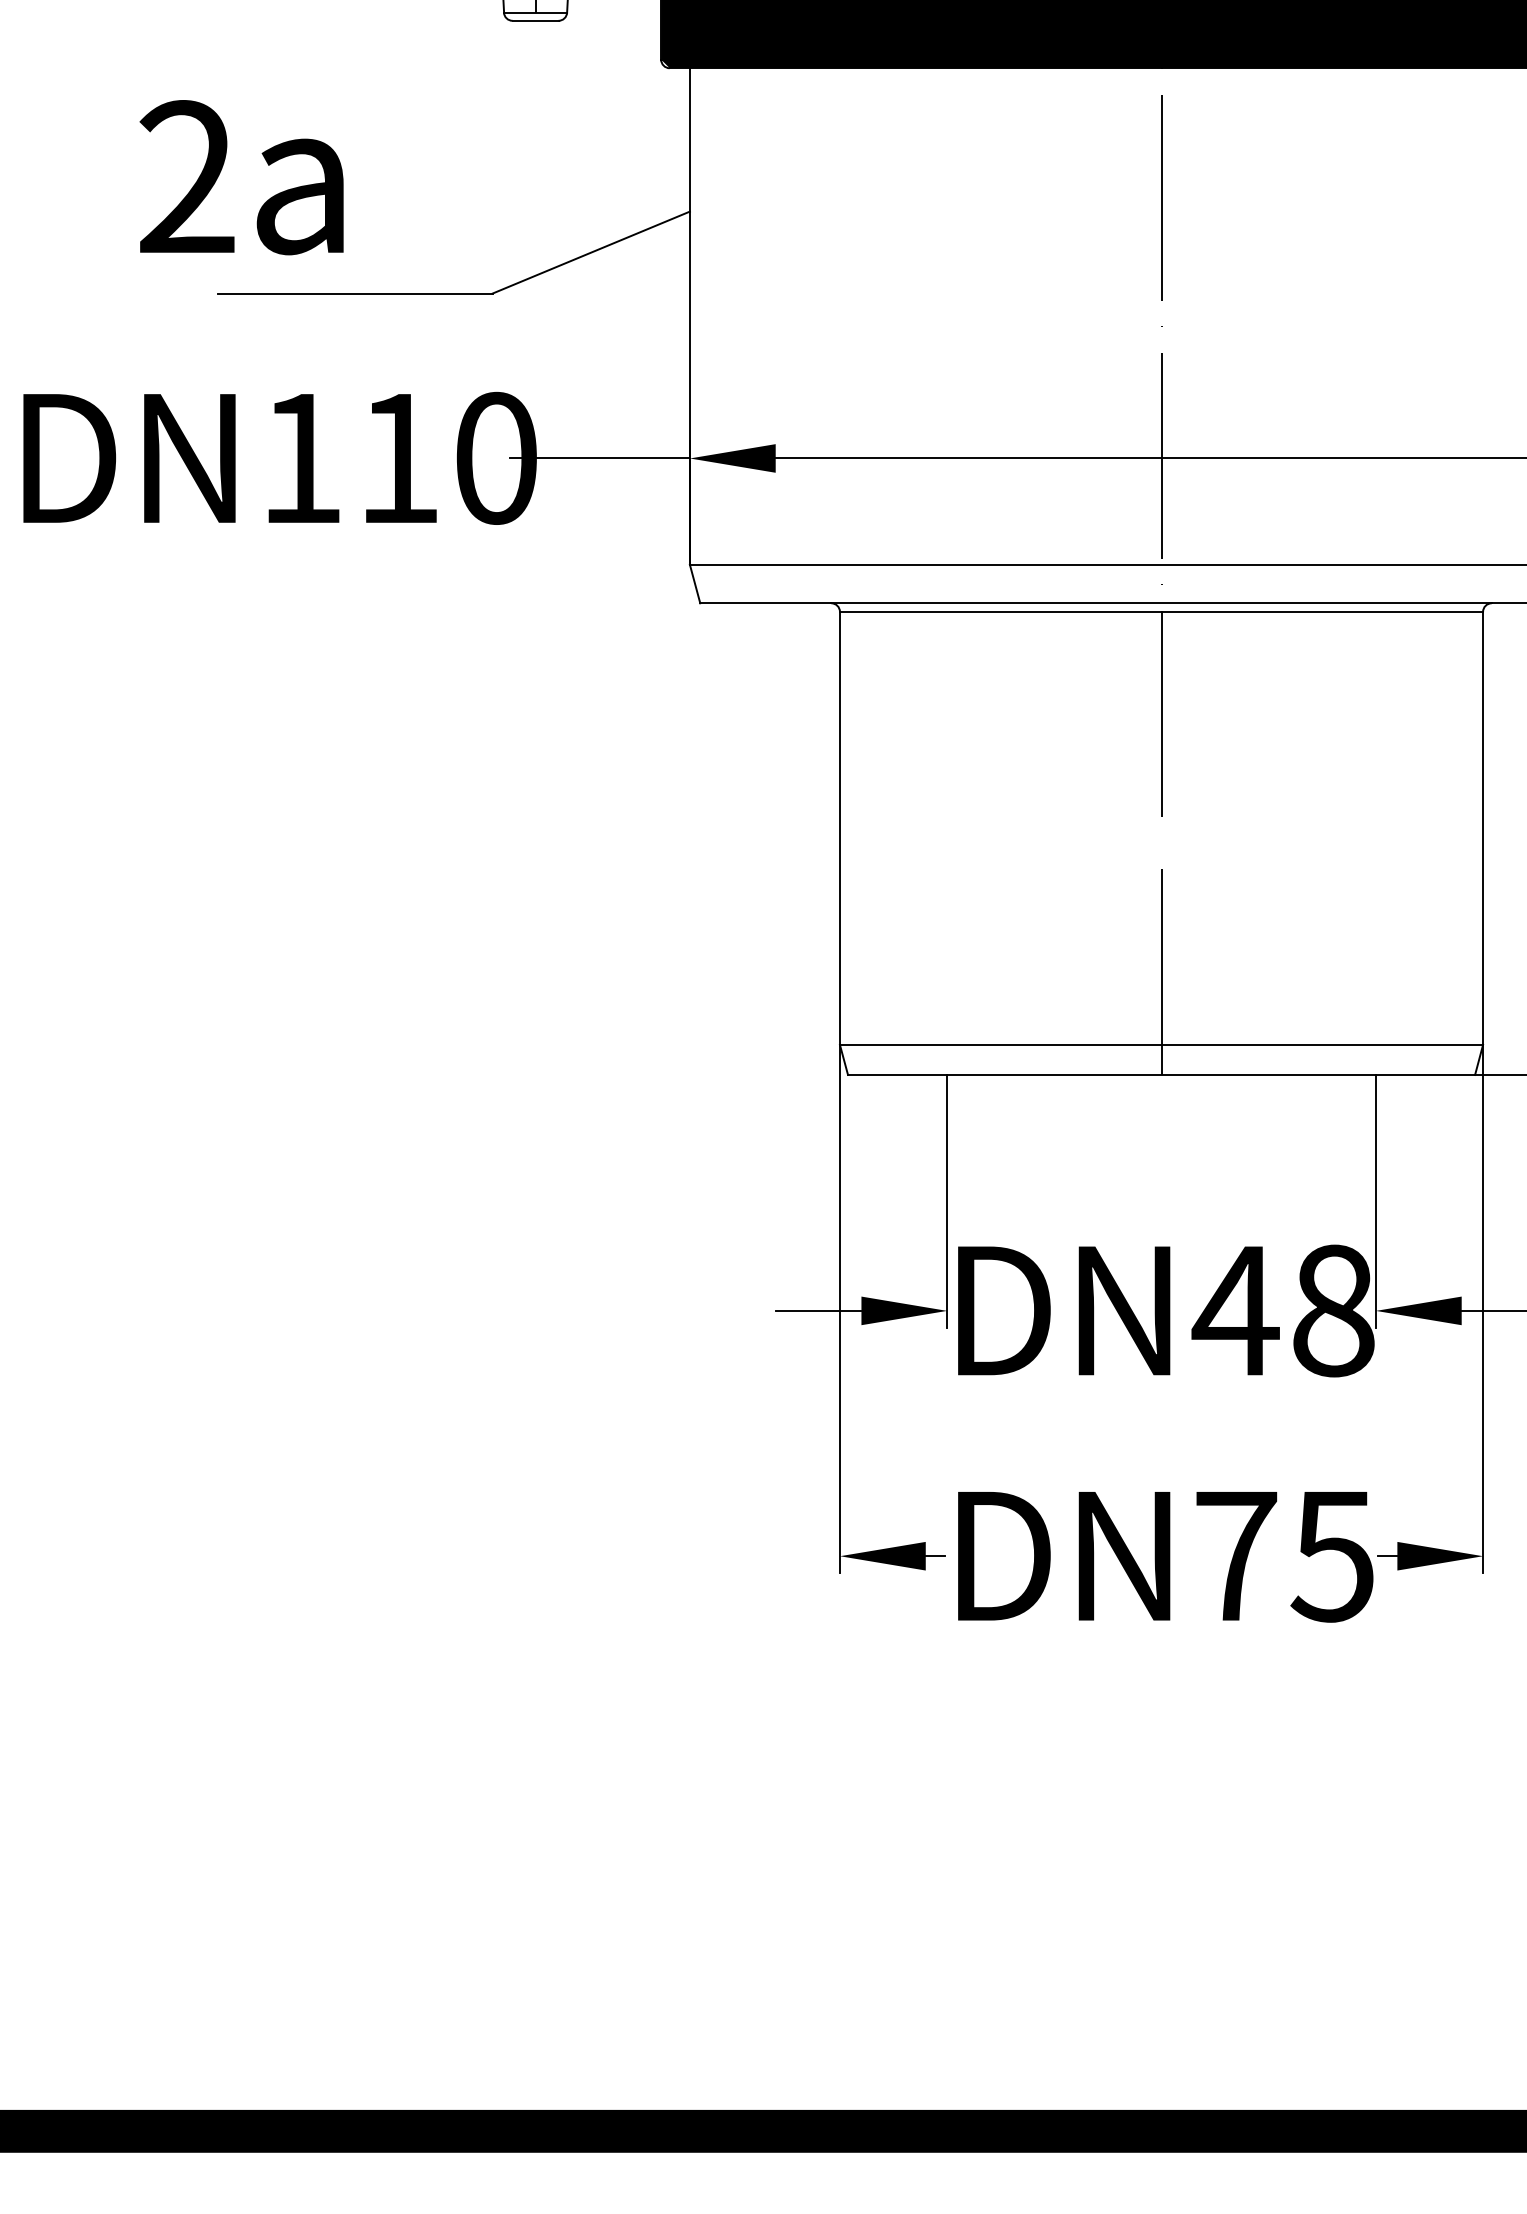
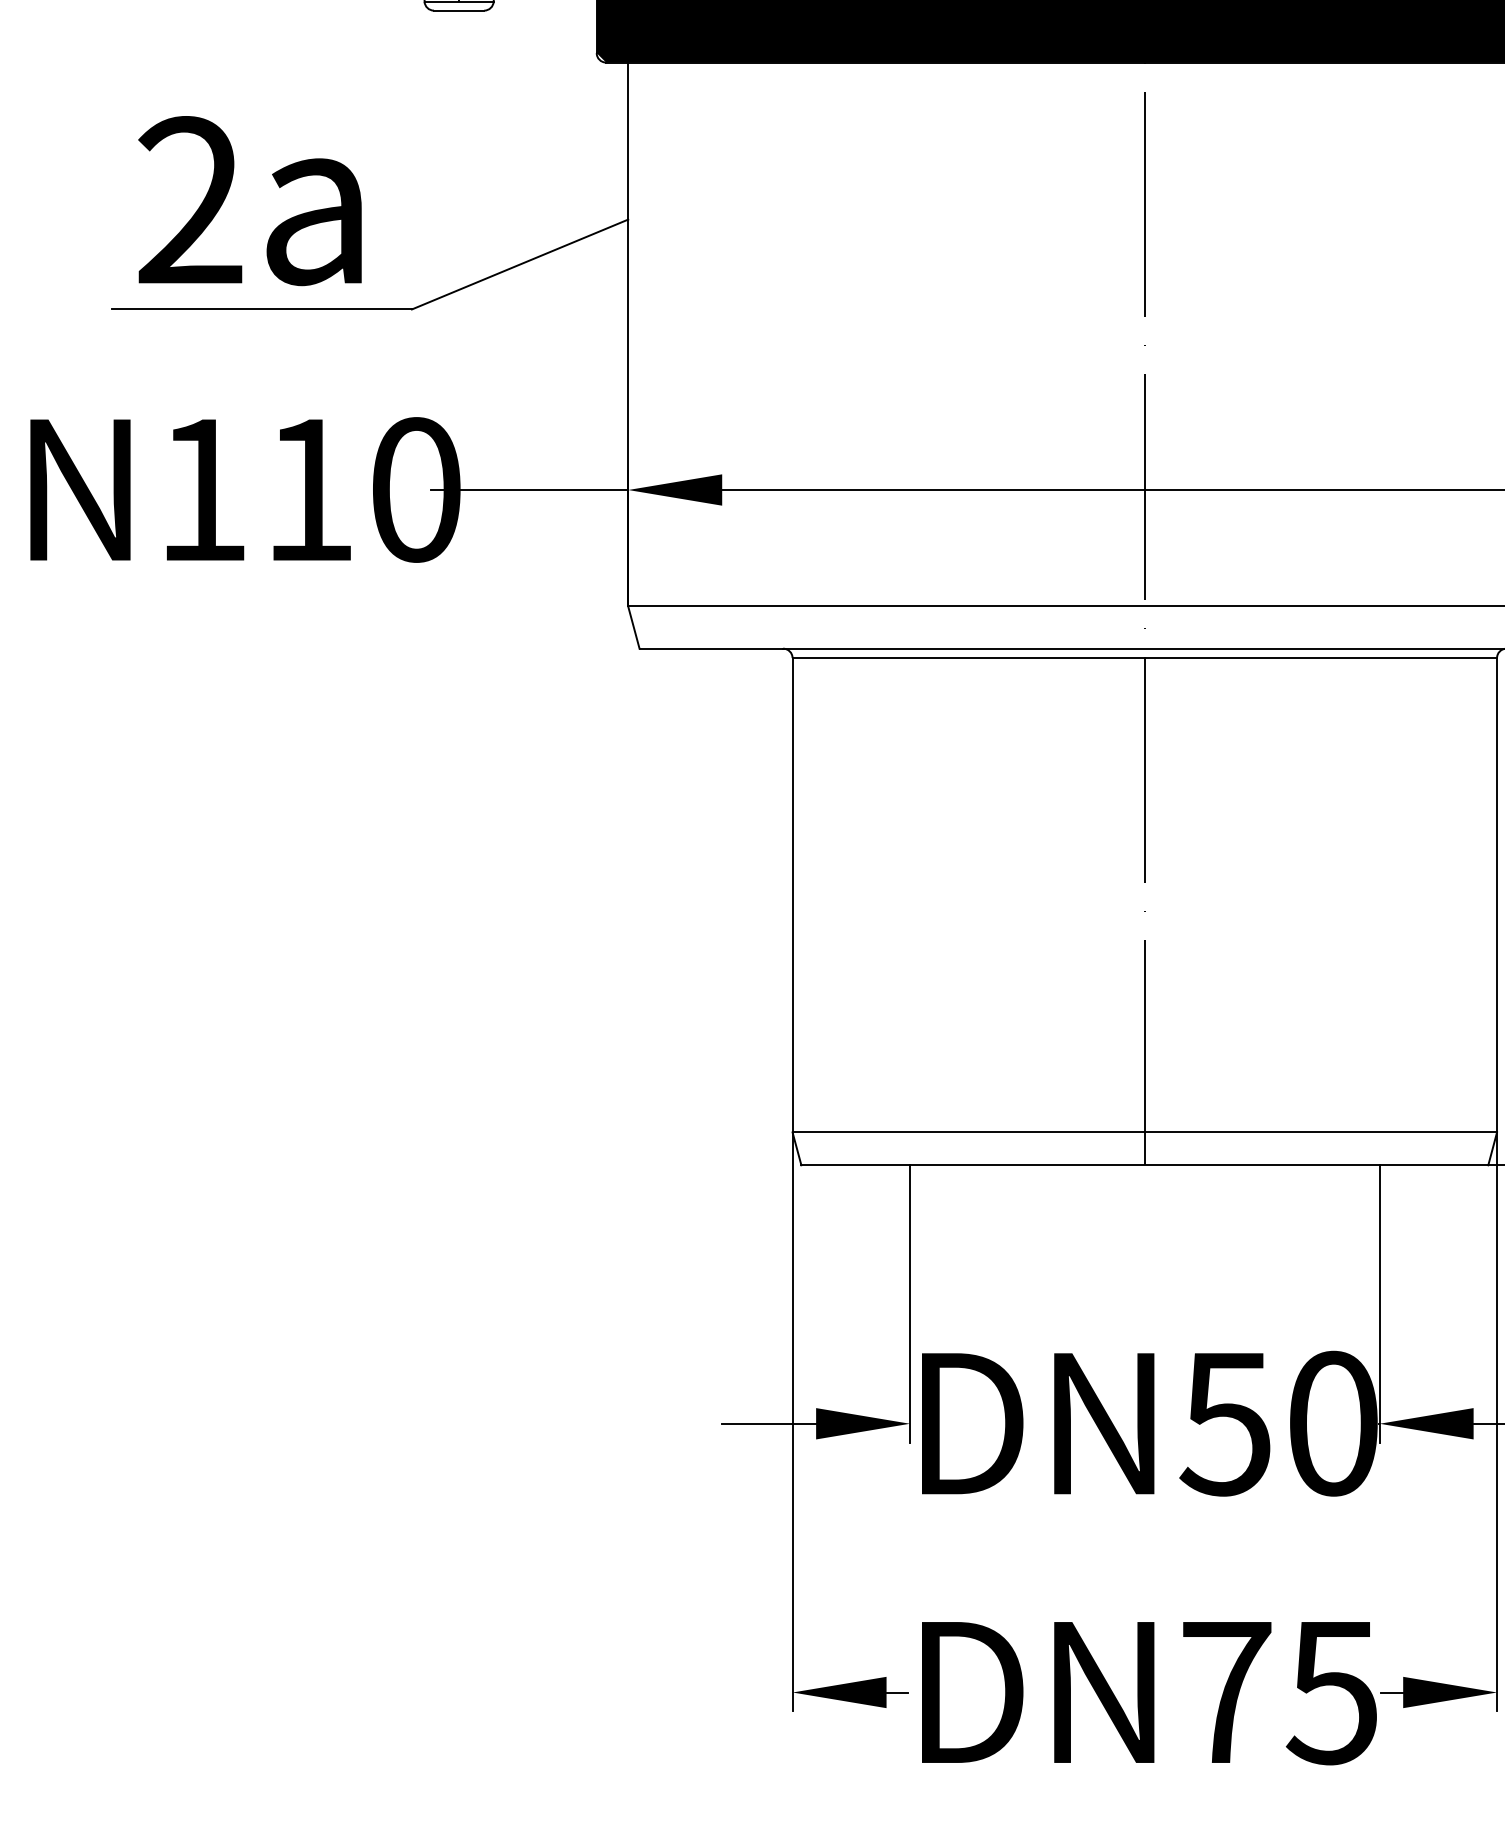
text: (241, 177) -> (249, 200), moved
text: (1282, 1310) -> (1277, 1423), DN48 -> DN50

